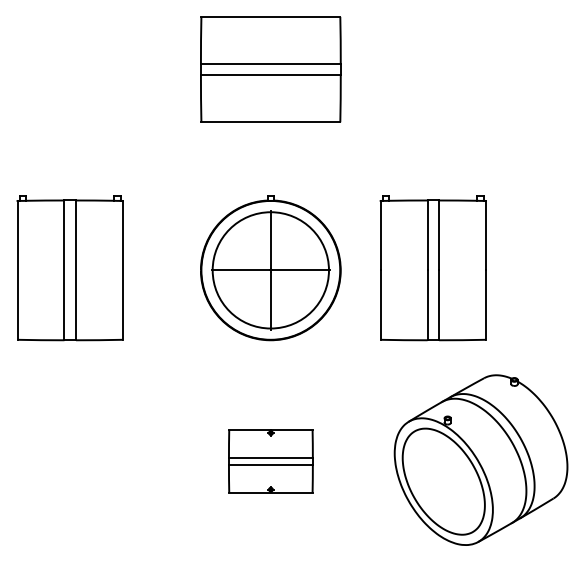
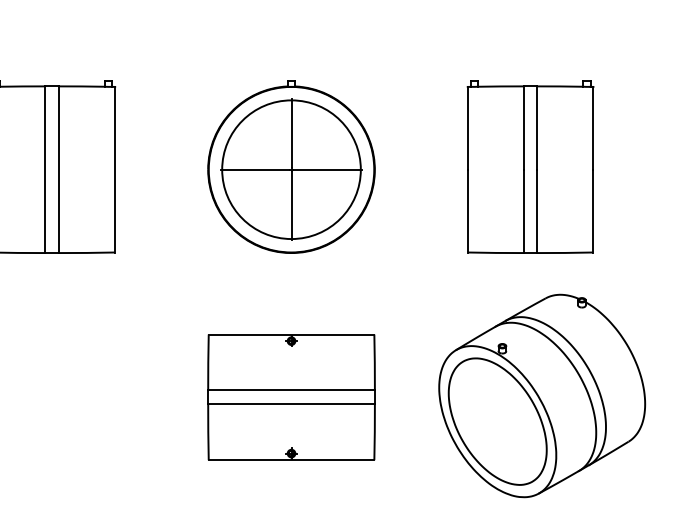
part: (432, 268) -> (529, 167), moved
part: (270, 461) -> (291, 397), size x1.67

